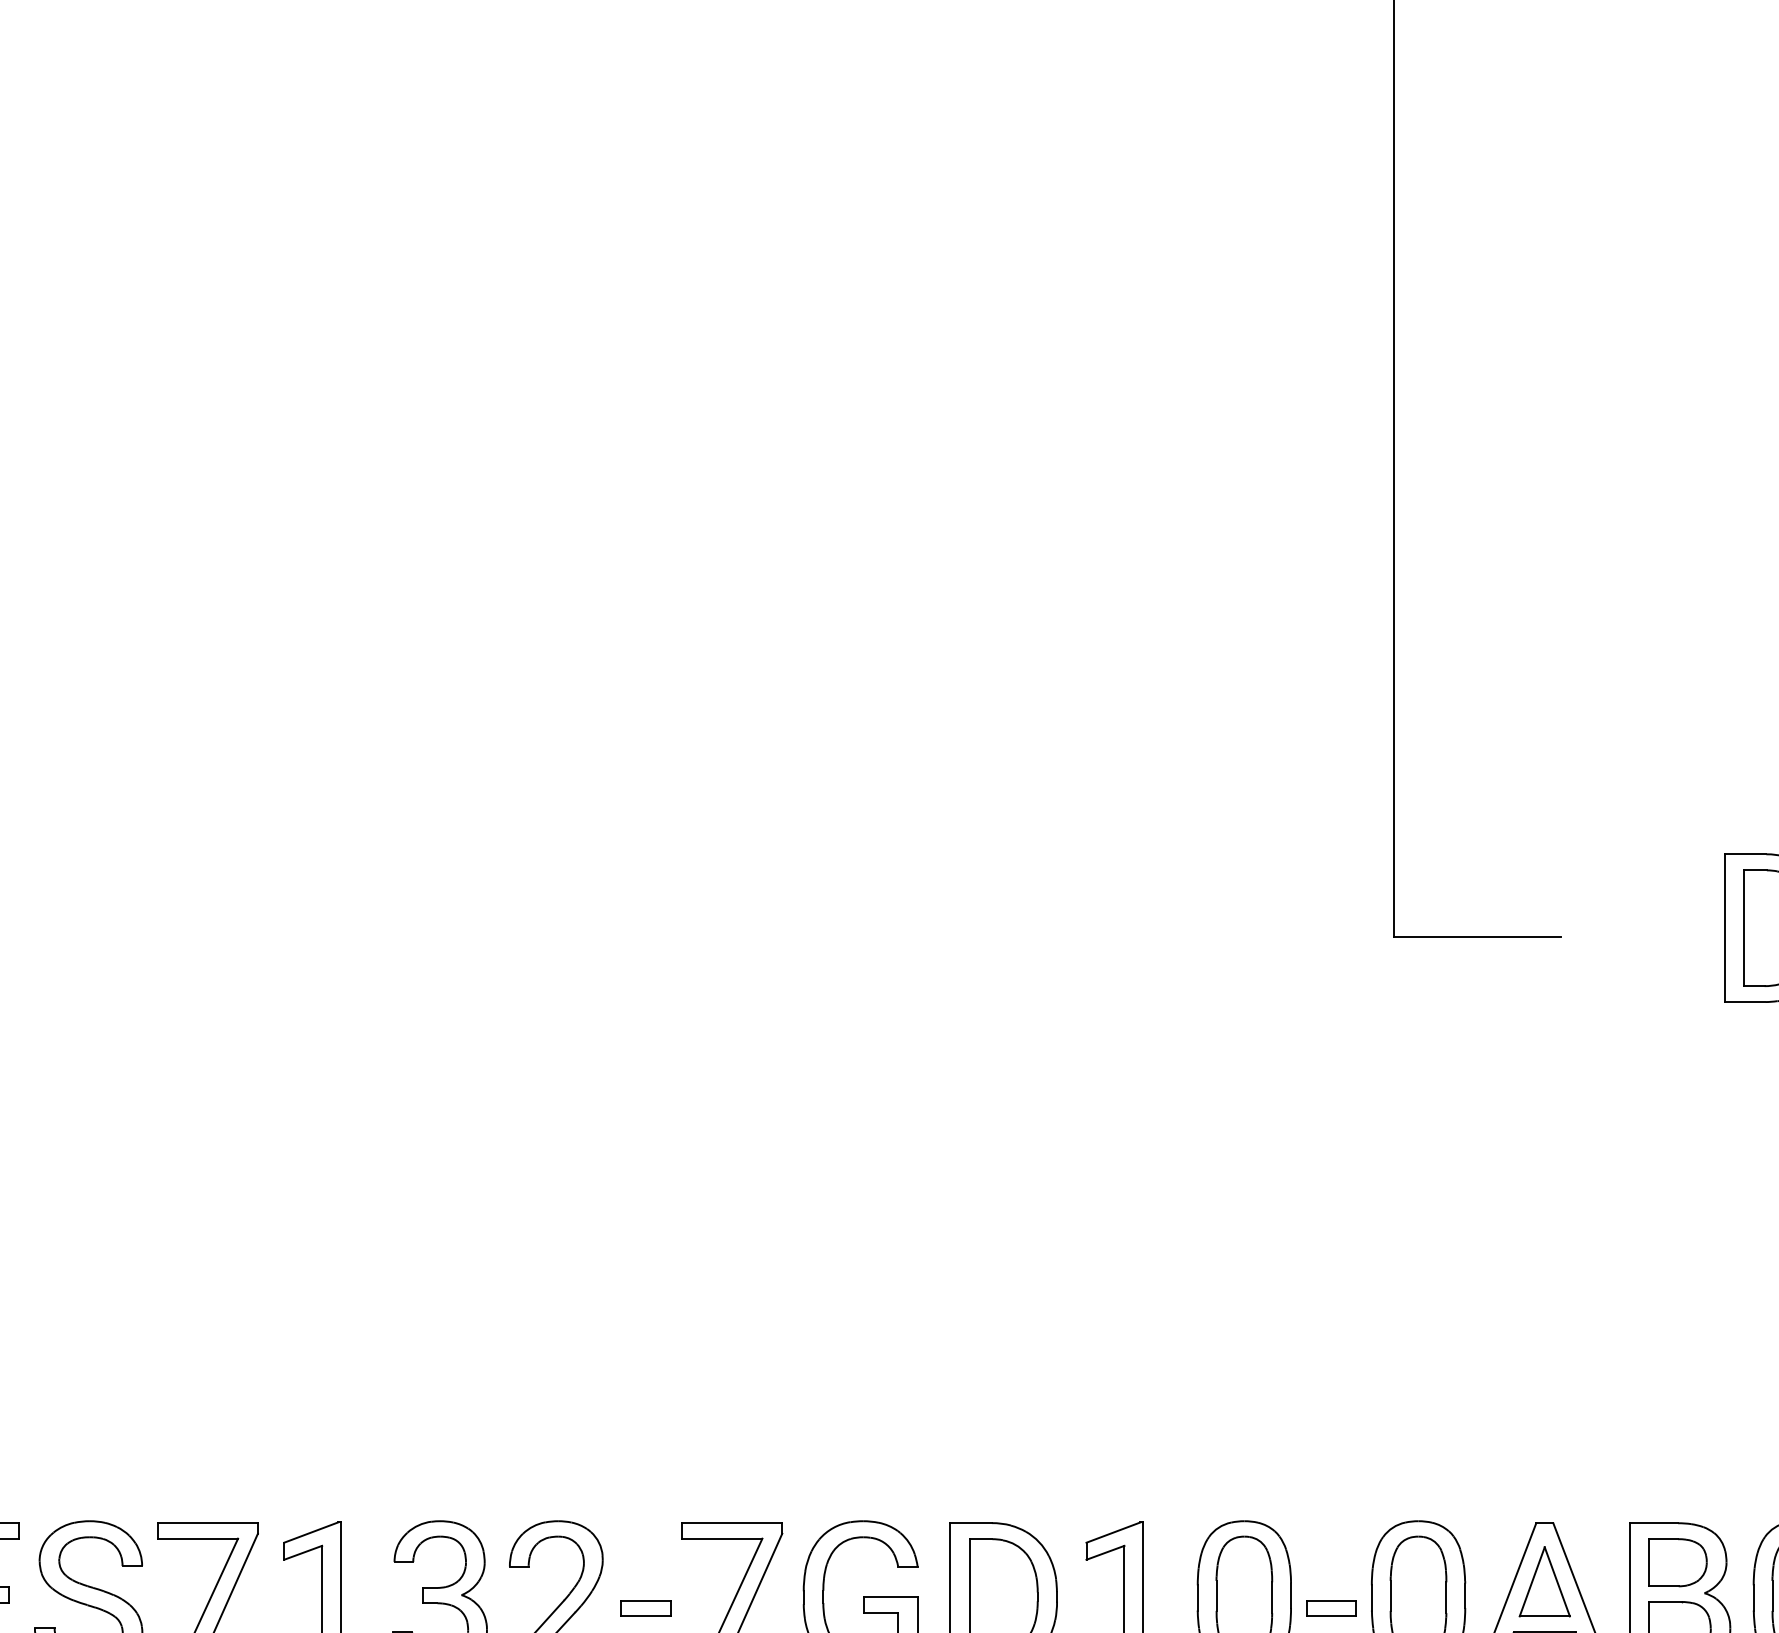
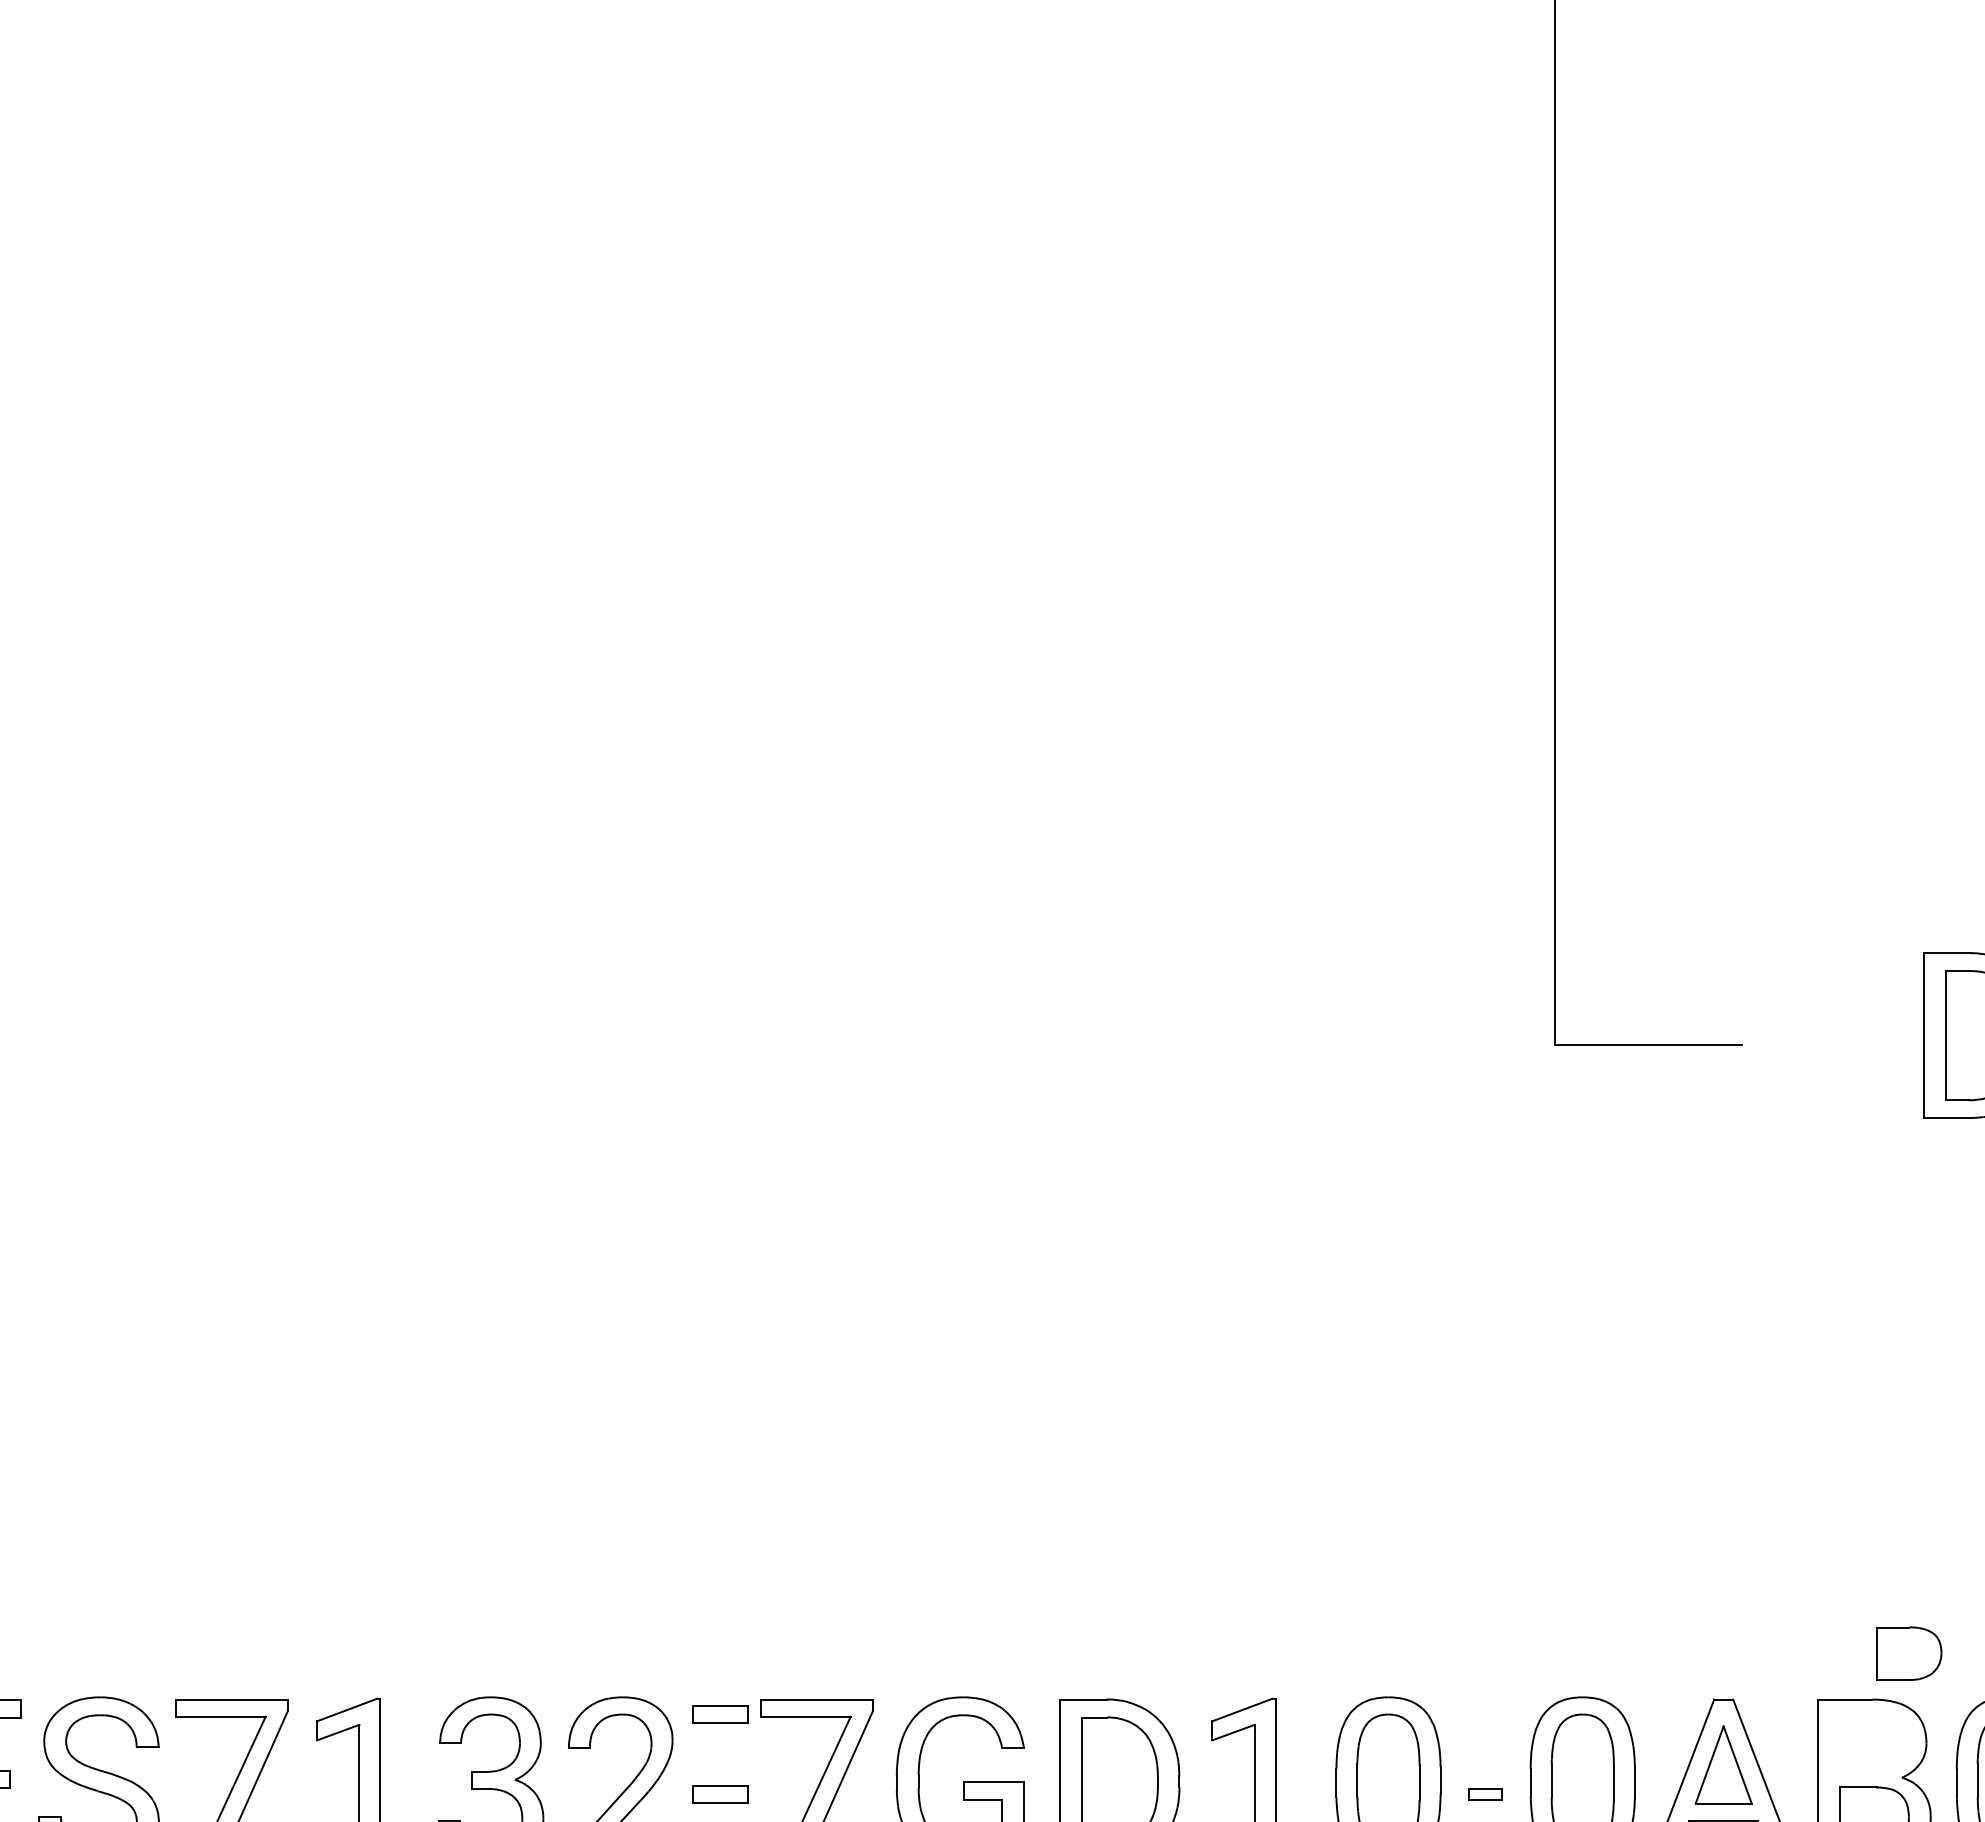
part: (645, 1536) -> (720, 1714), added
part: (1678, 1562) -> (1909, 1653), moved
part: (1331, 1608) -> (1485, 1794), size x0.6

